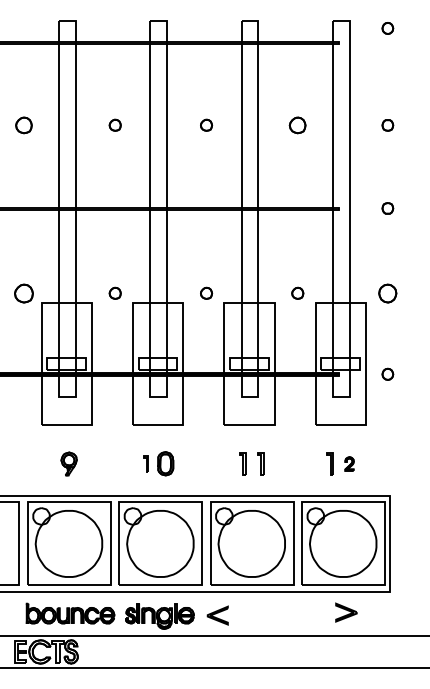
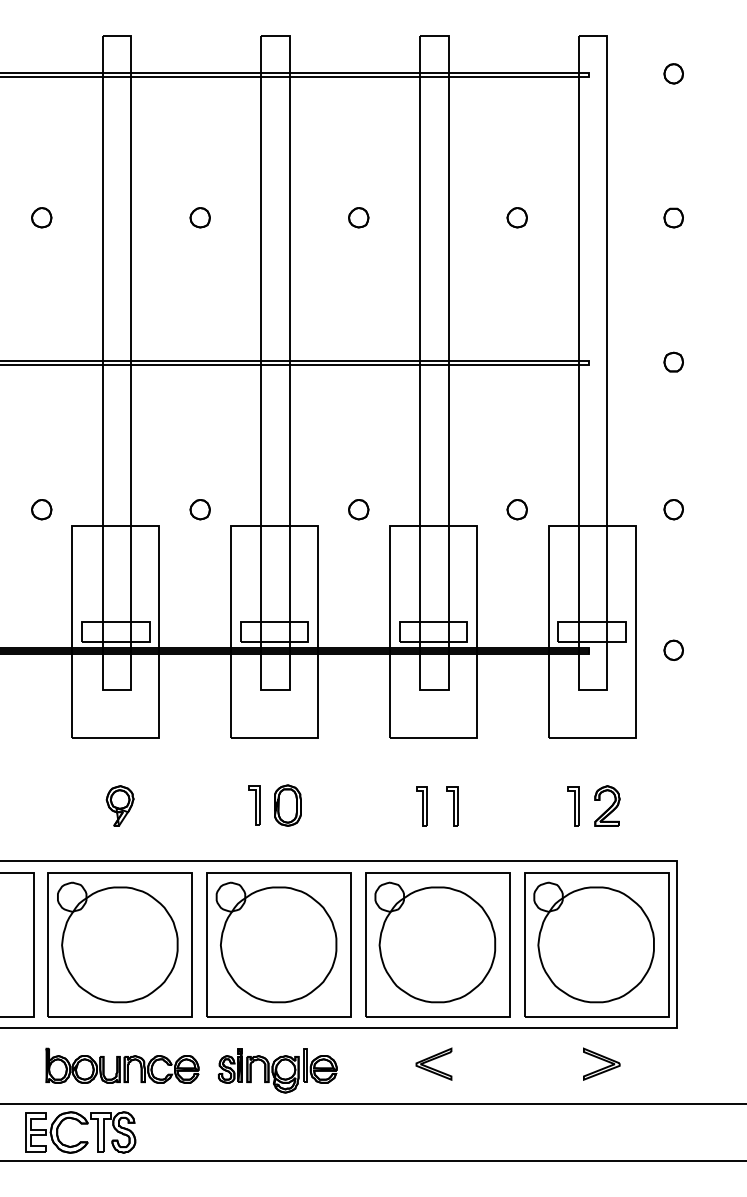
part: (387, 28) -> (673, 73), moved
part: (23, 124) -> (40, 216), size x0.71
part: (297, 124) -> (516, 216), size x0.71
part: (23, 292) -> (40, 508), size x0.62
part: (387, 292) -> (673, 508), size x0.62
part: (145, 463) -> (252, 805), size x1.43
part: (349, 463) -> (607, 805), size x1.67
part: (217, 615) -> (433, 1063), moved

